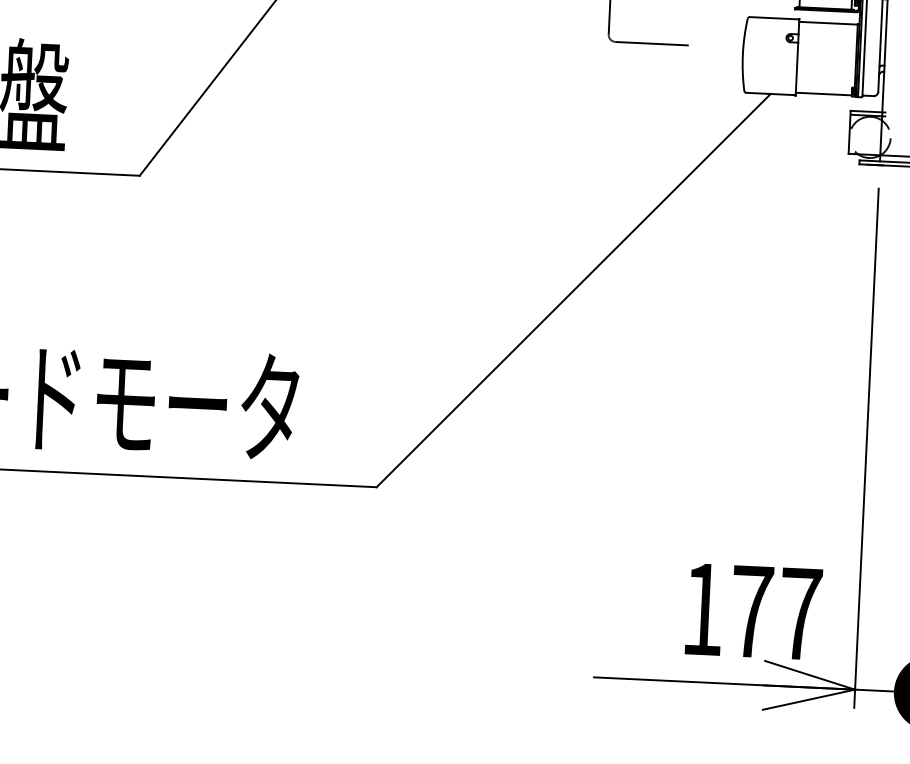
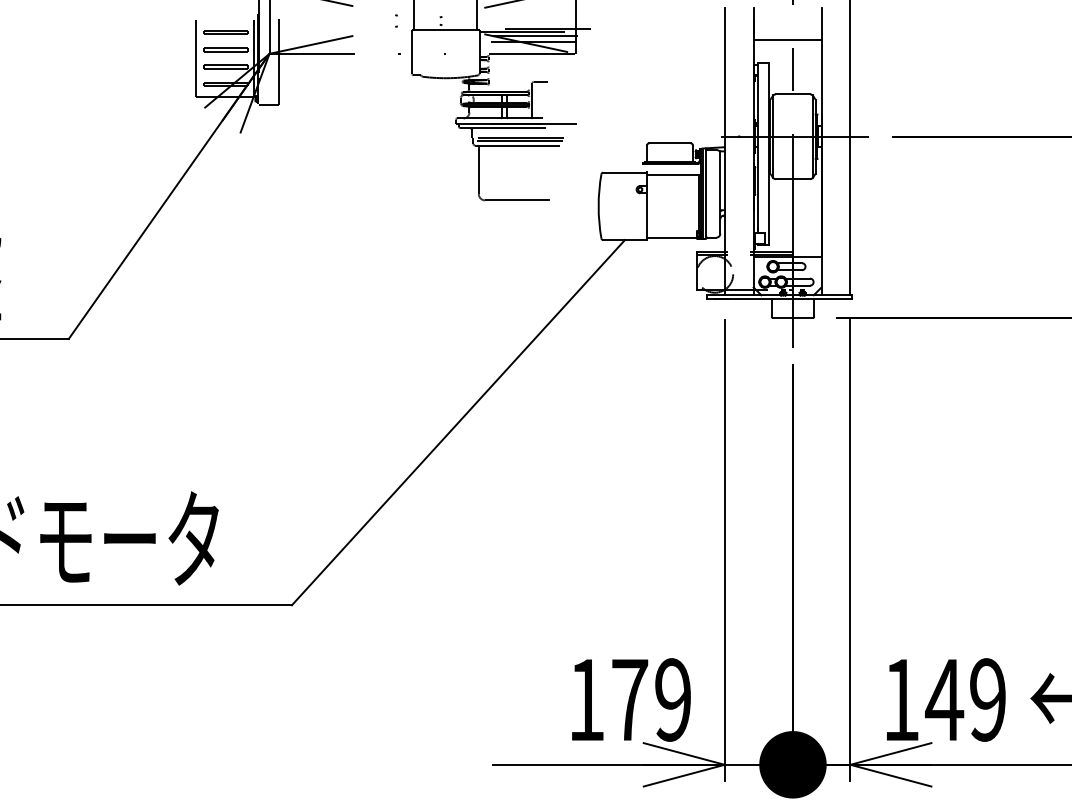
text: (800, 613) -> (673, 699), 177 -> 179

